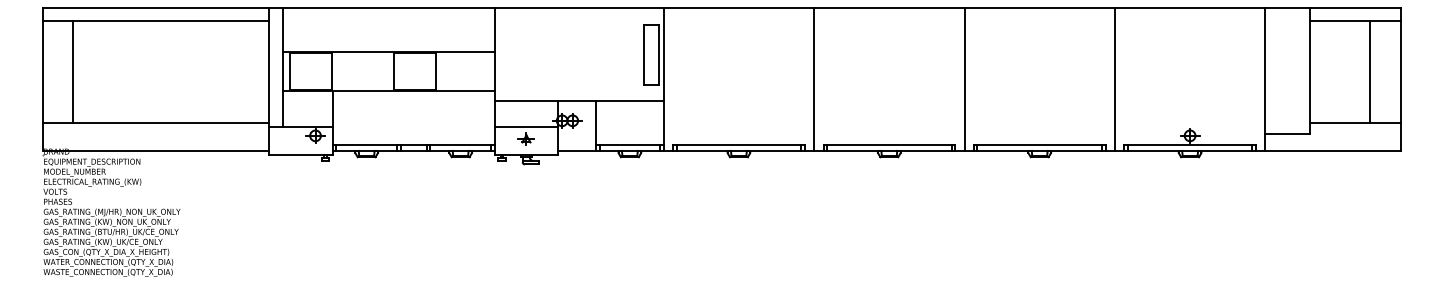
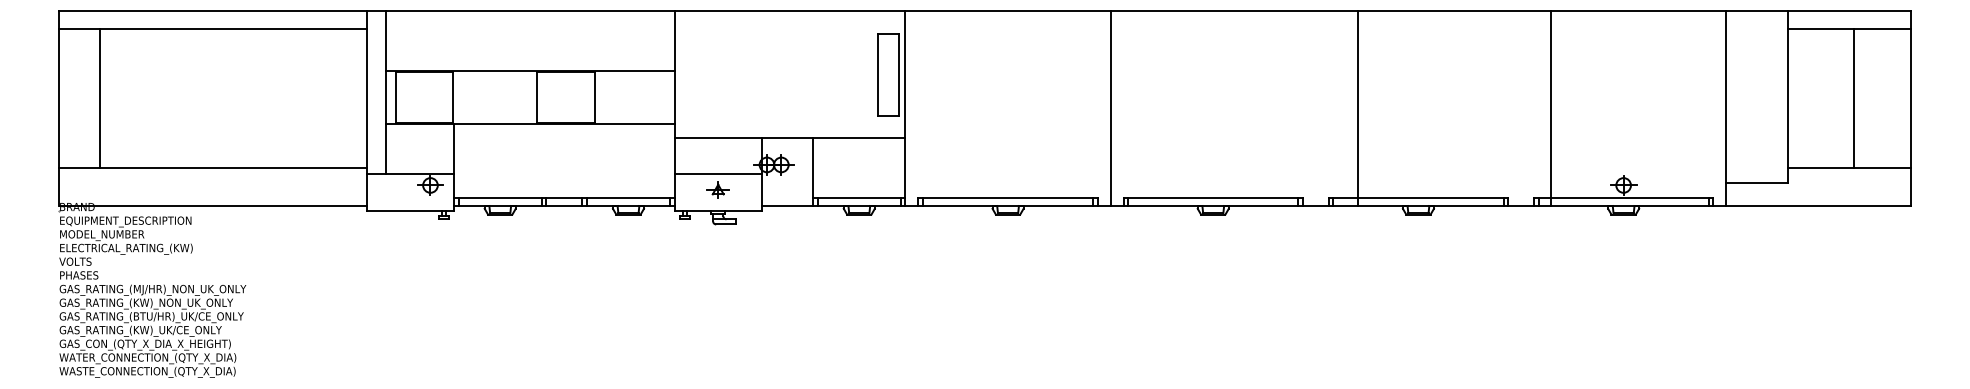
line: (1370, 72) -> (1853, 98), moved
line: (964, 79) -> (1357, 108), moved
line: (1115, 79) -> (1551, 108), moved

